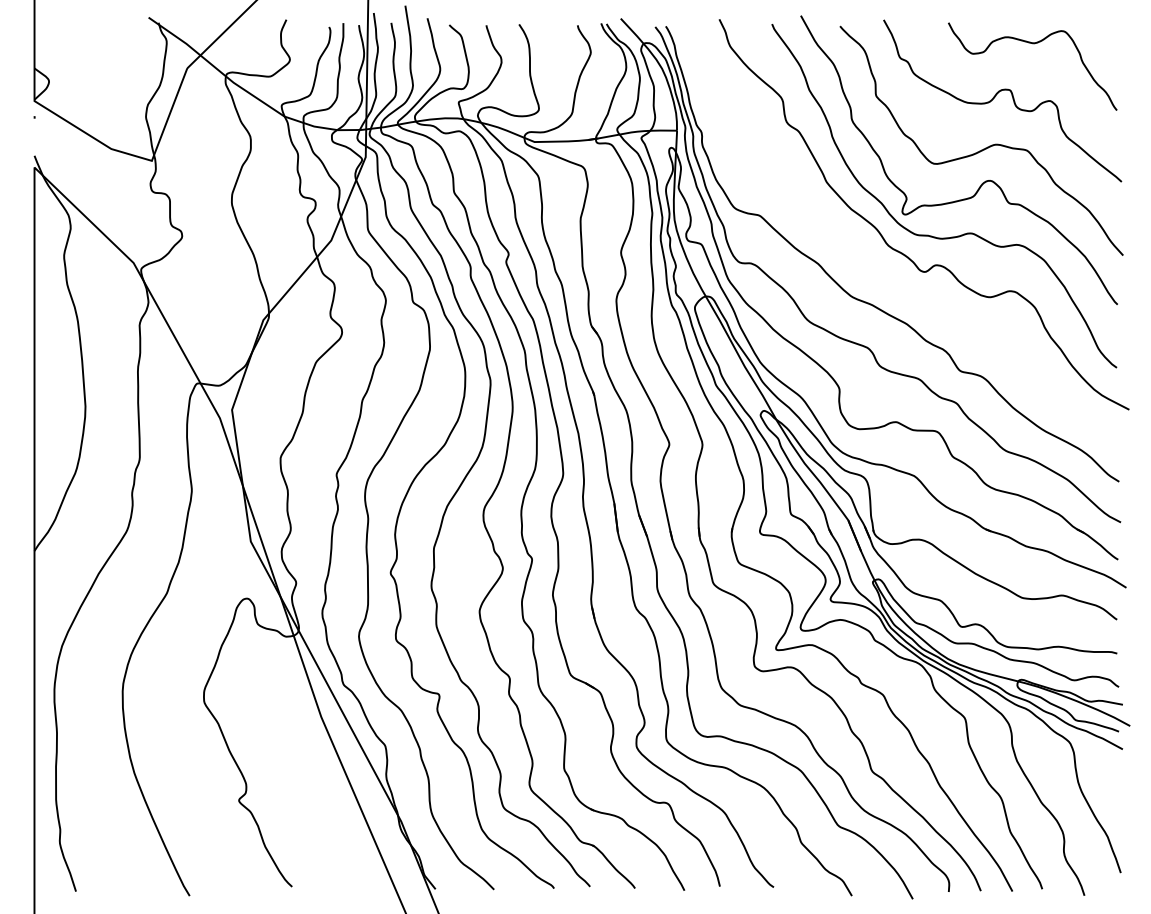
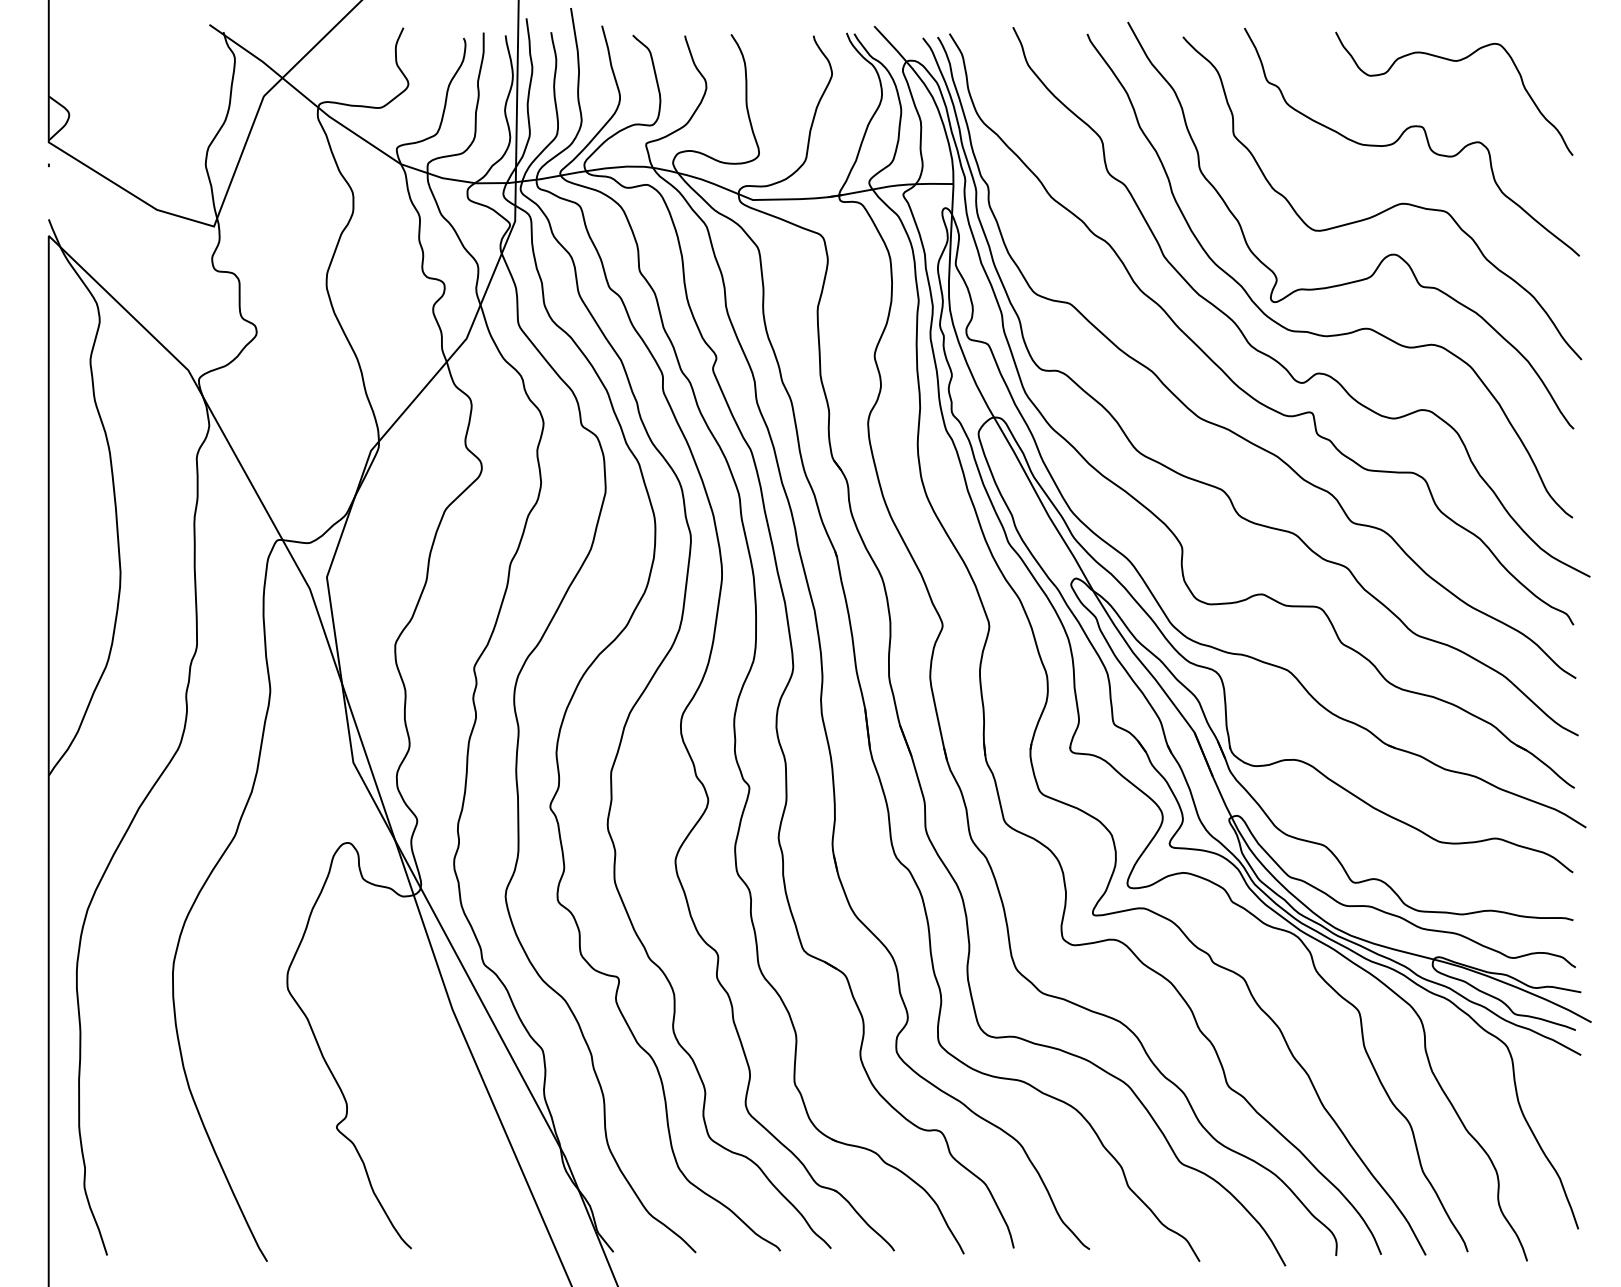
curve: (867, 261) -> (1221, 368), added

